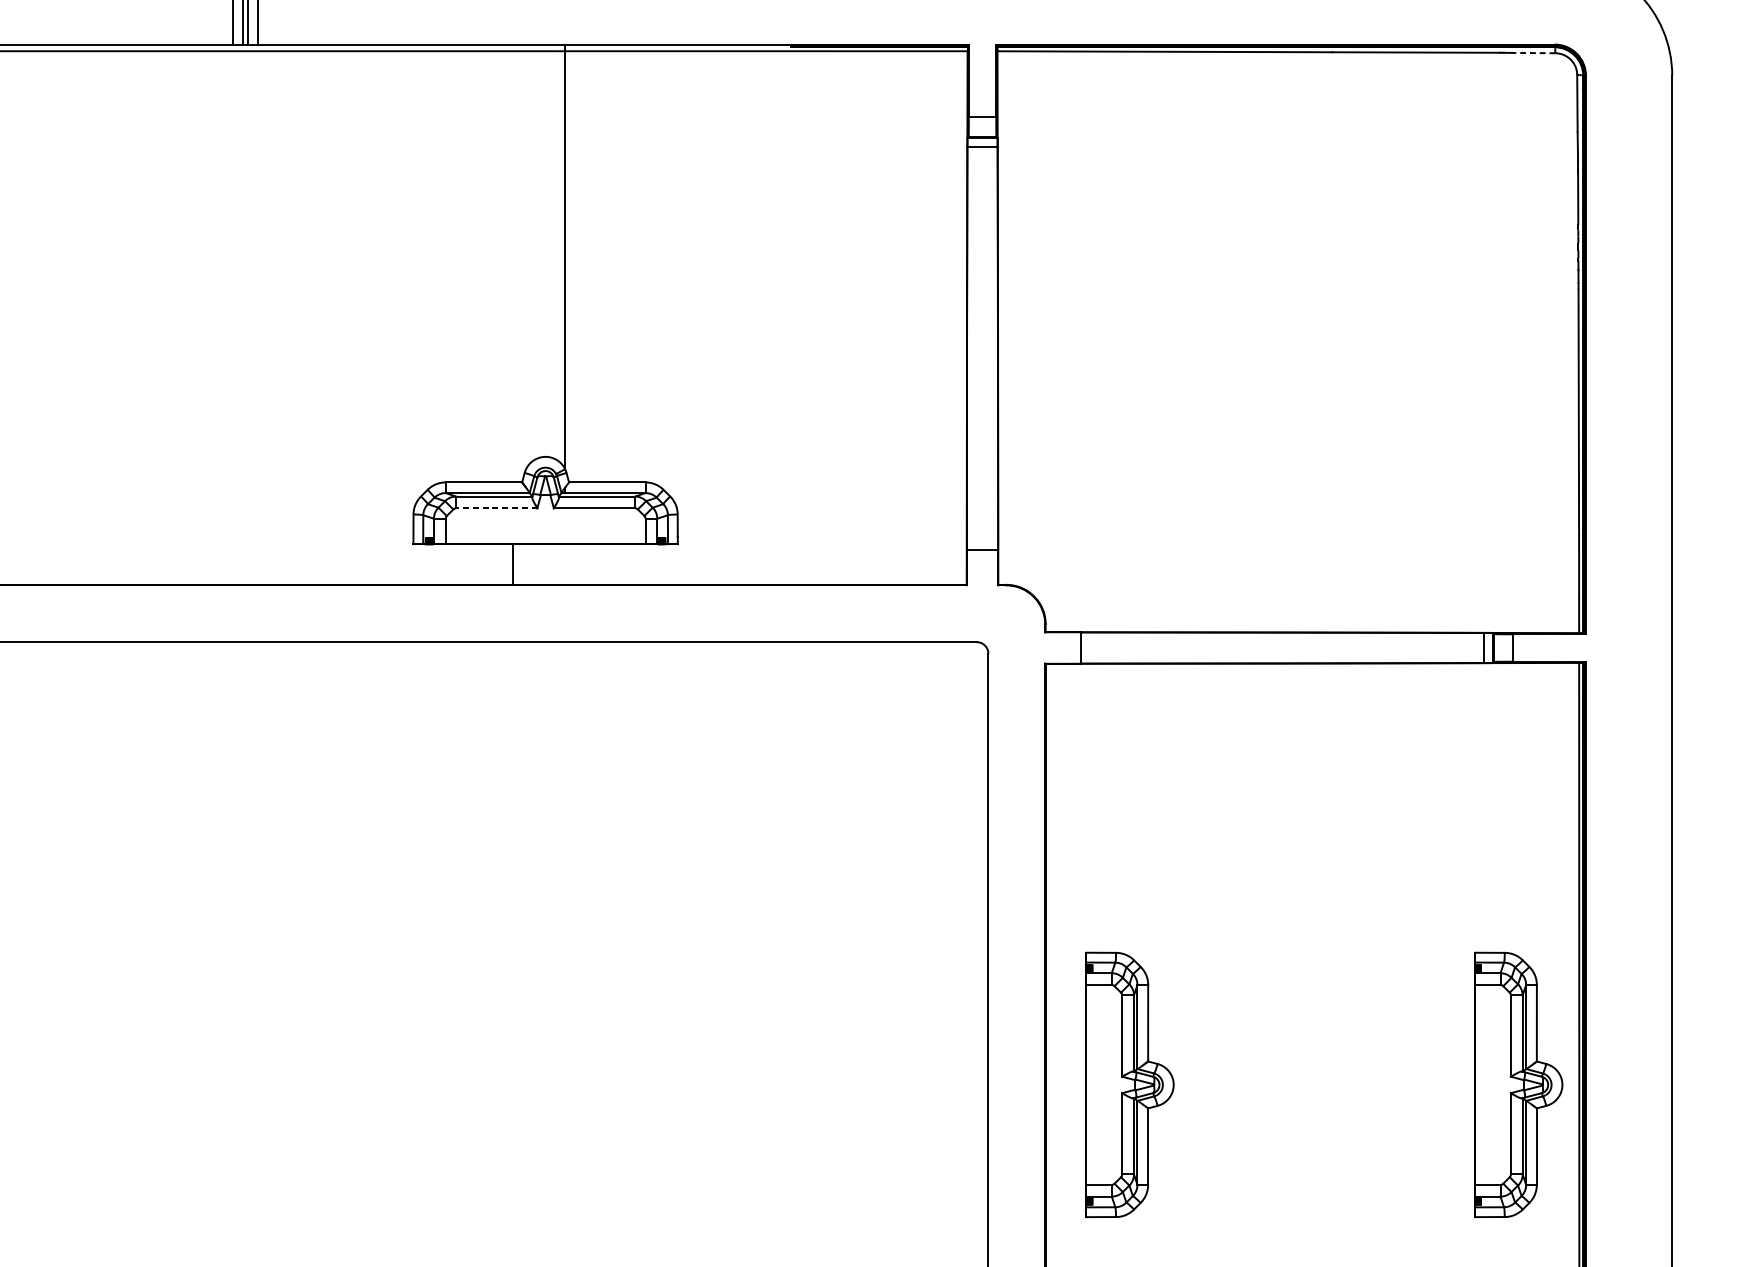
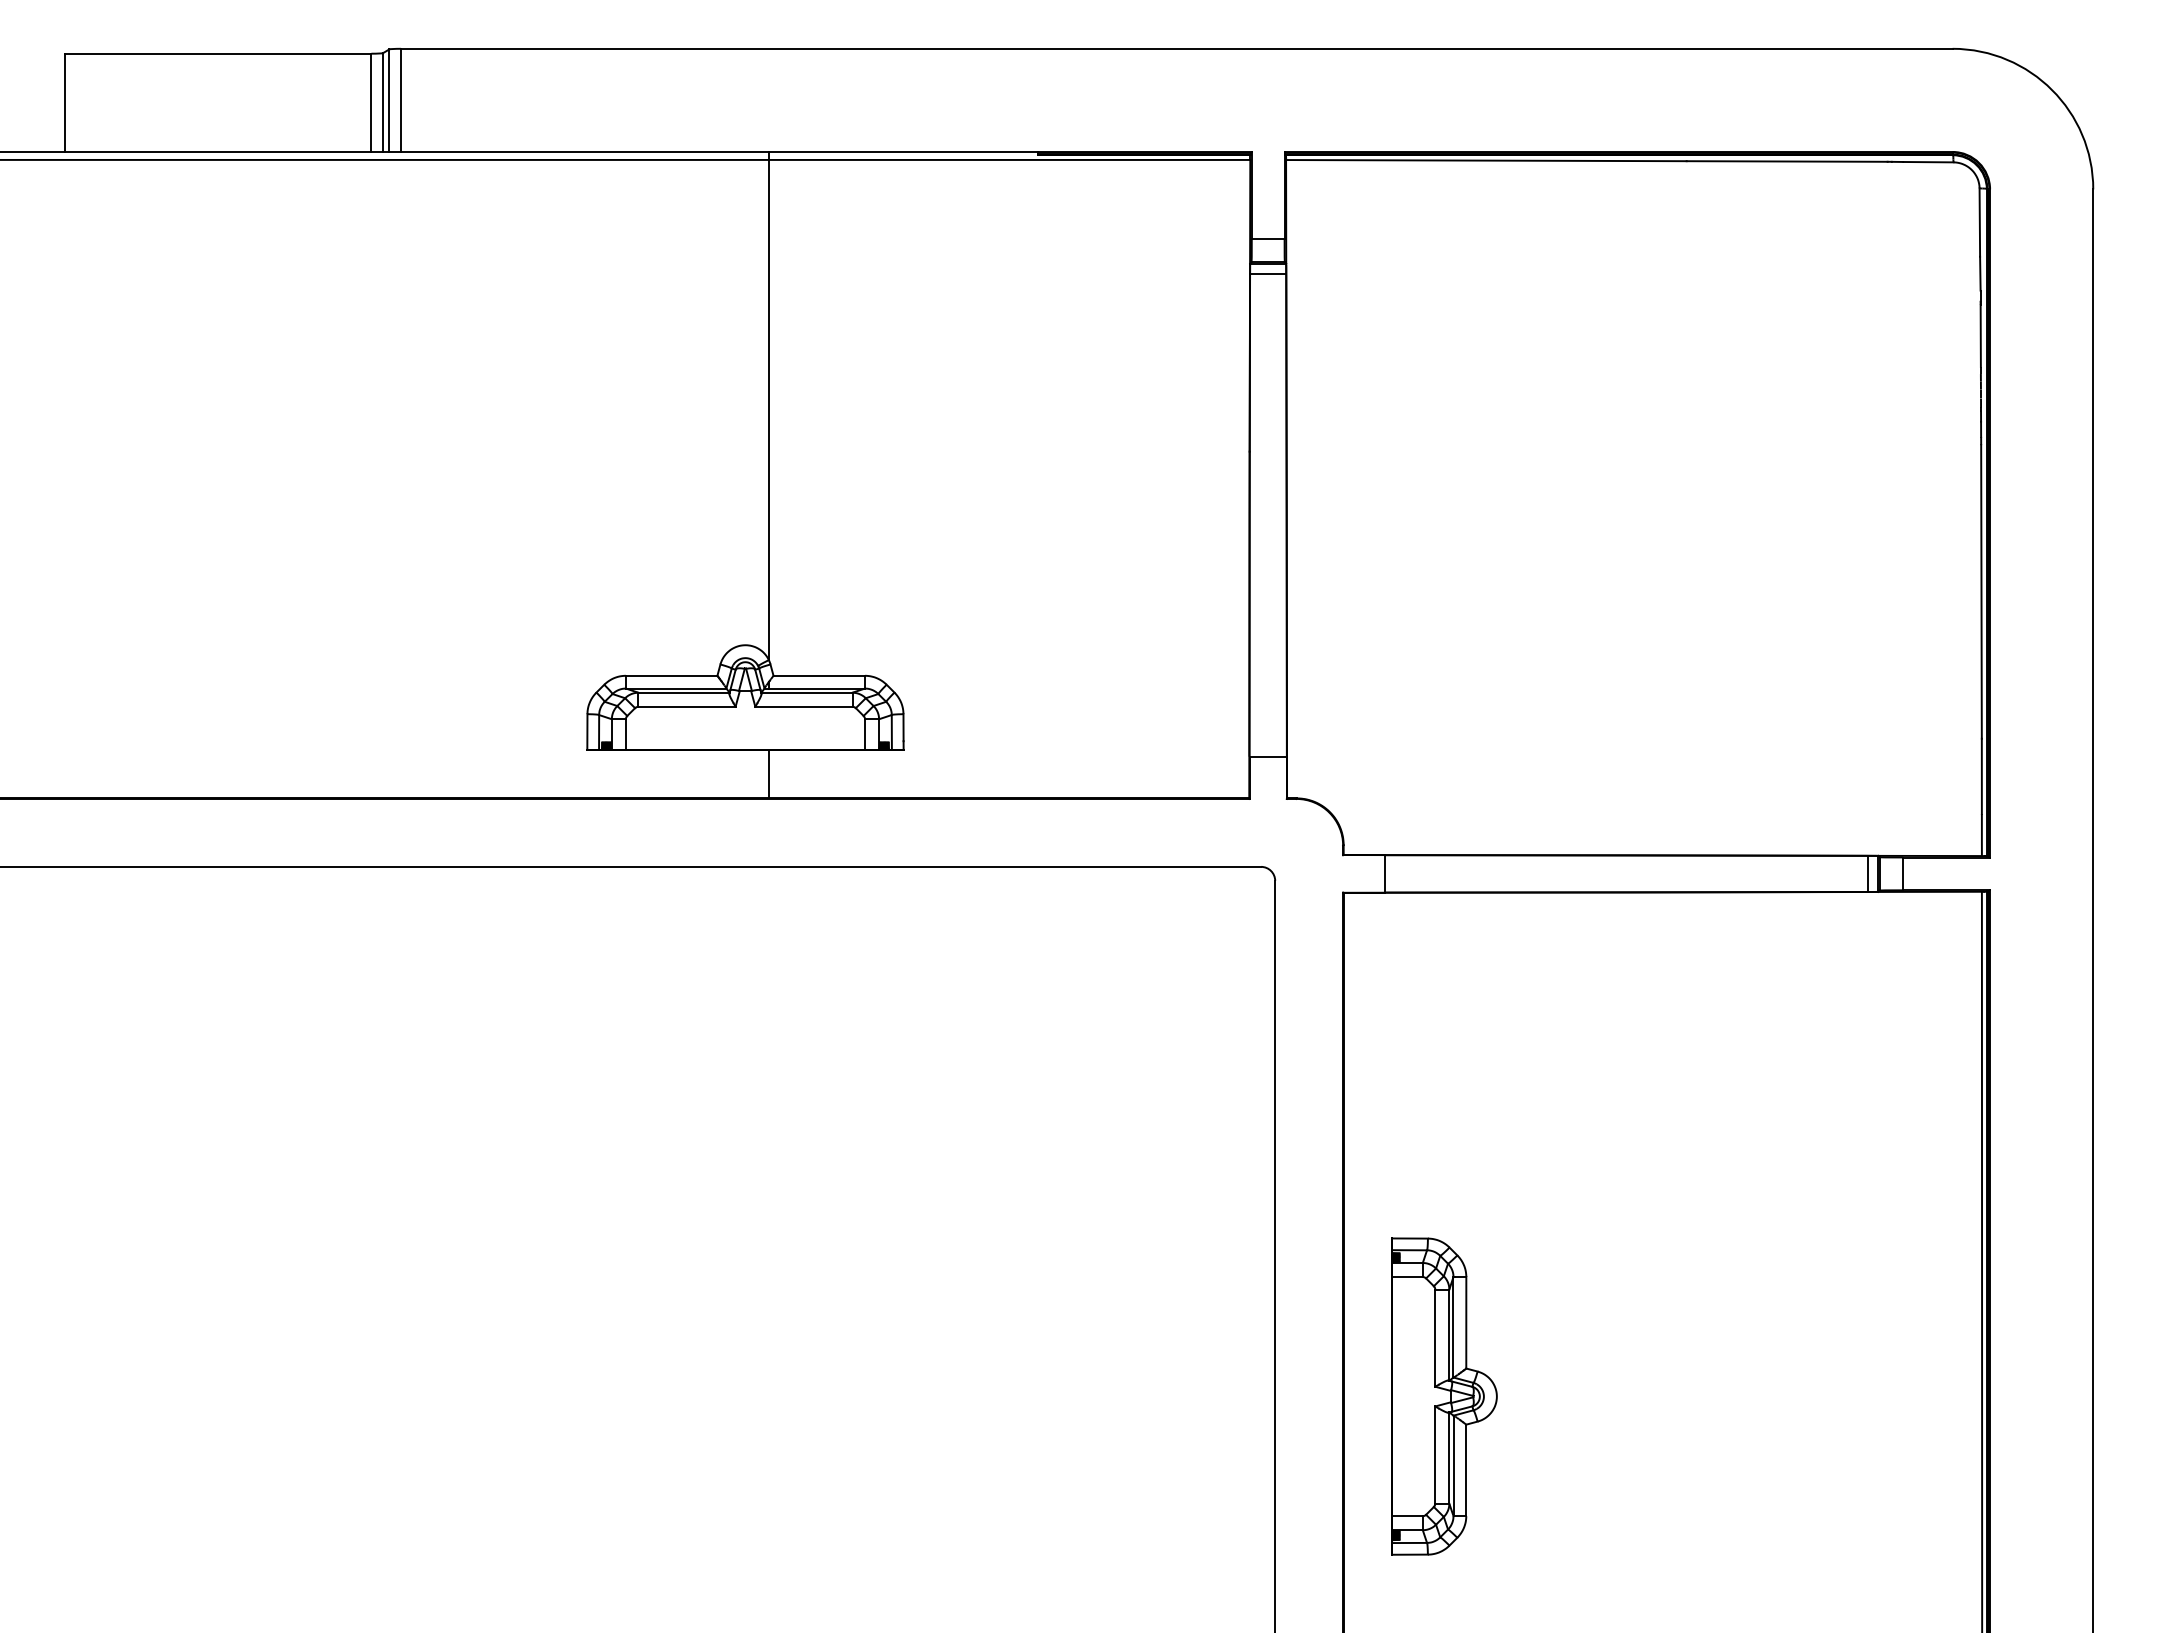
line: (1533, 53) -> (1927, 162), dashed -> solid
line: (497, 508) -> (687, 706), dashed -> solid
line: (513, 564) -> (768, 773), moved
part: (1518, 1084) -> (1909, 1396), removed

